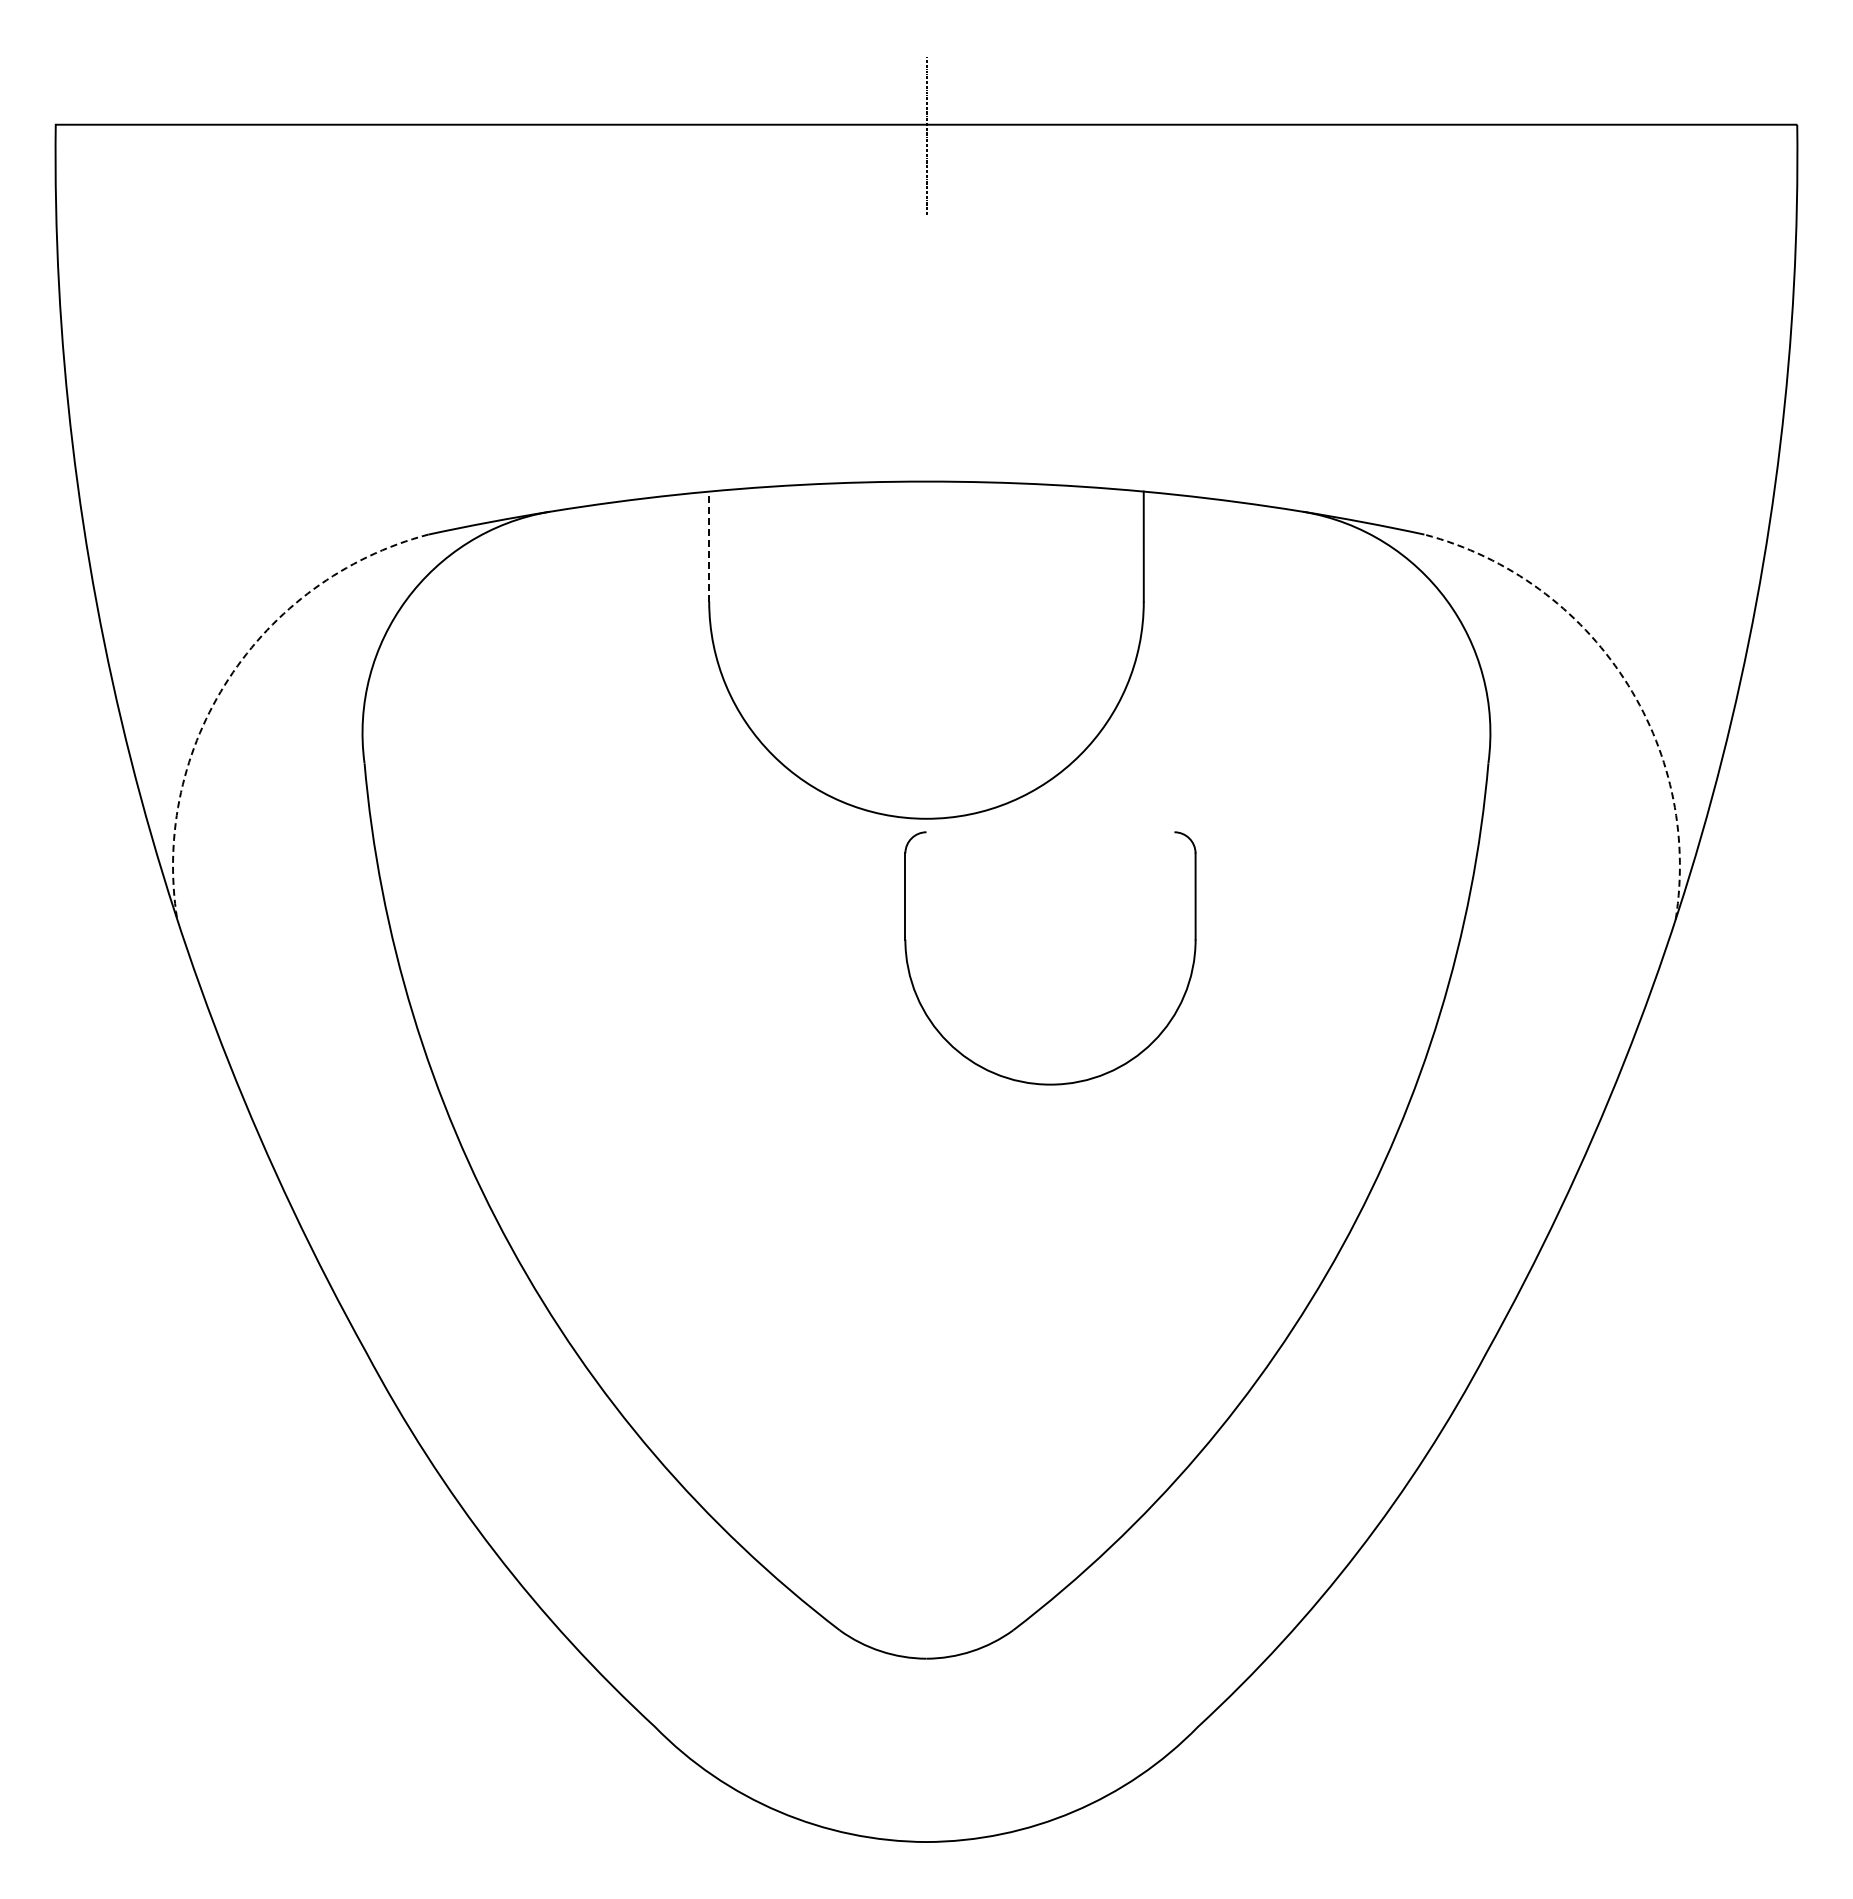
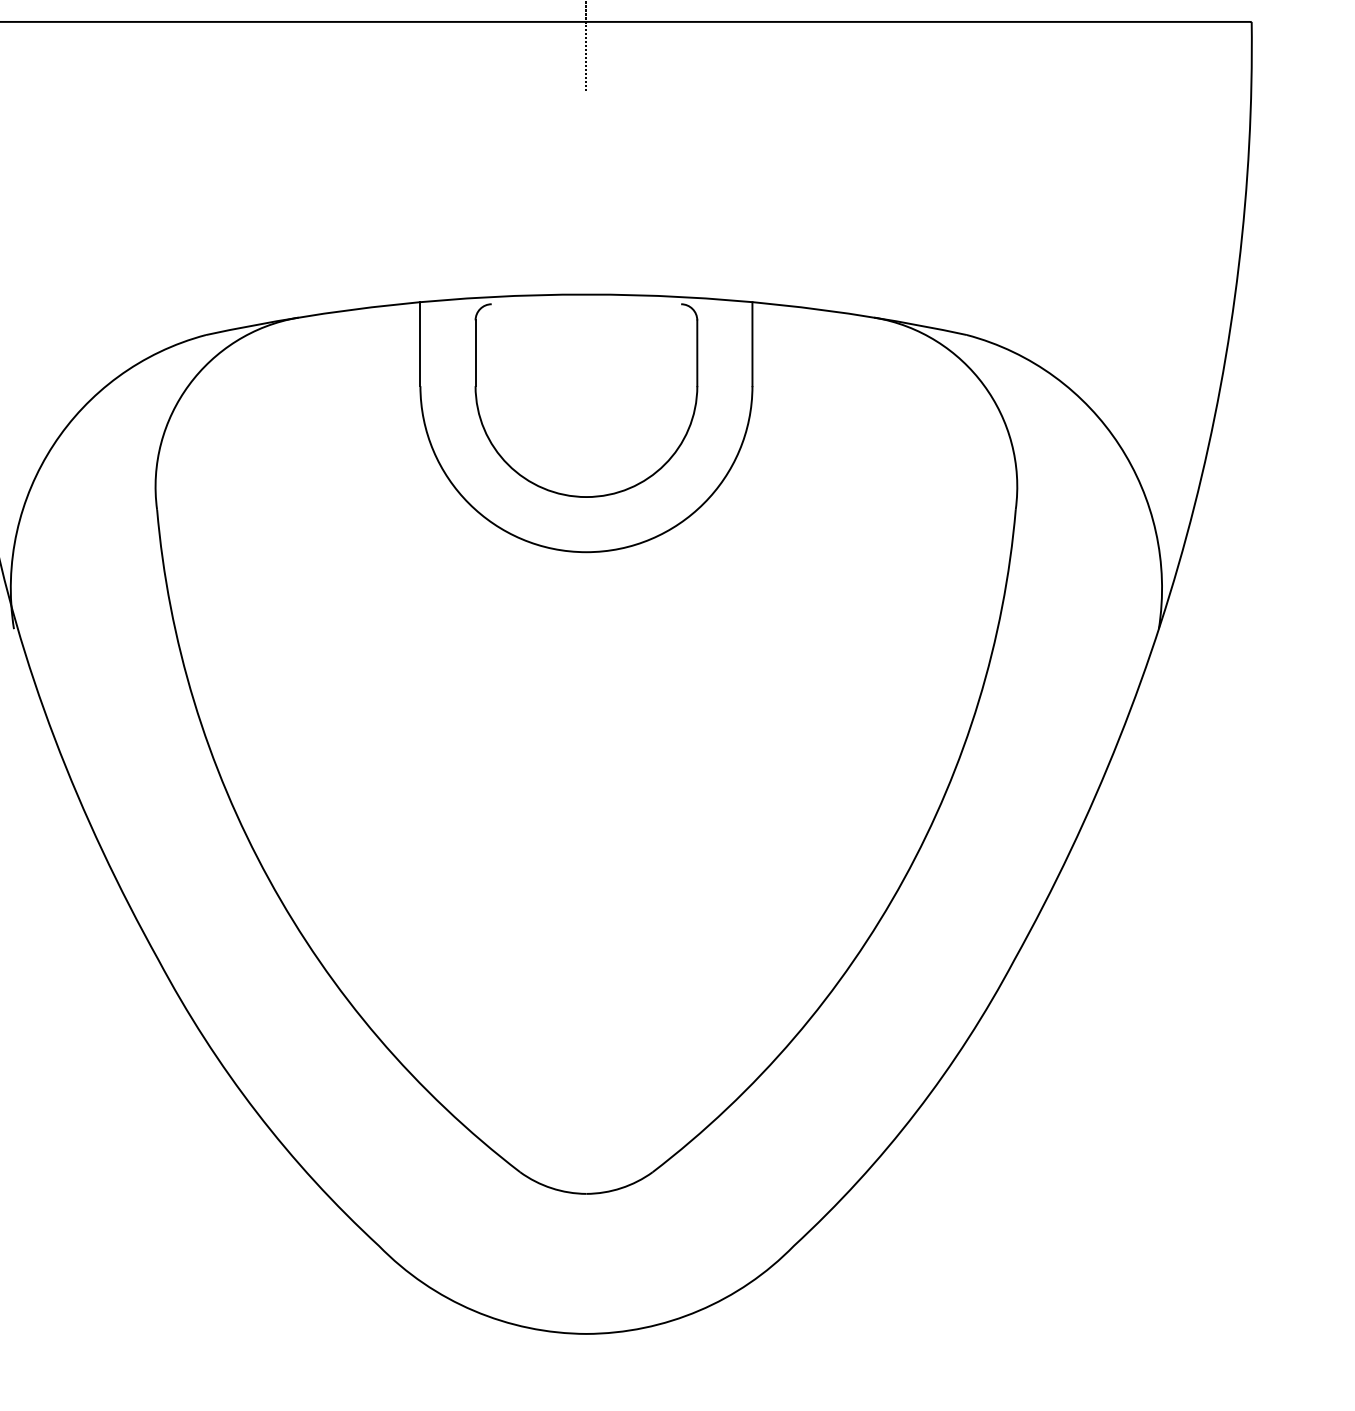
line: (709, 546) -> (420, 344), dashed -> solid
arc: (228, 678) -> (53, 445), dashed -> solid
arc: (1624, 678) -> (1119, 445), dashed -> solid
part: (1035, 1082) -> (574, 495), moved

